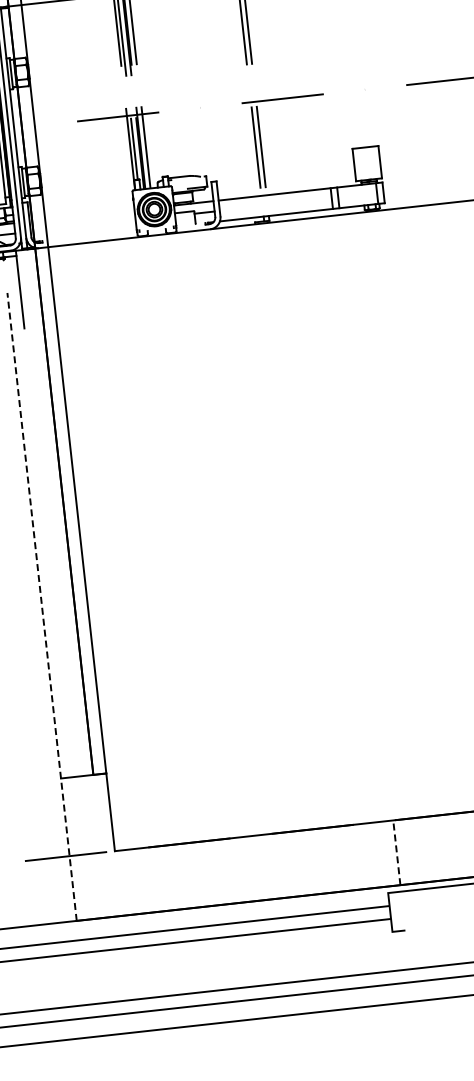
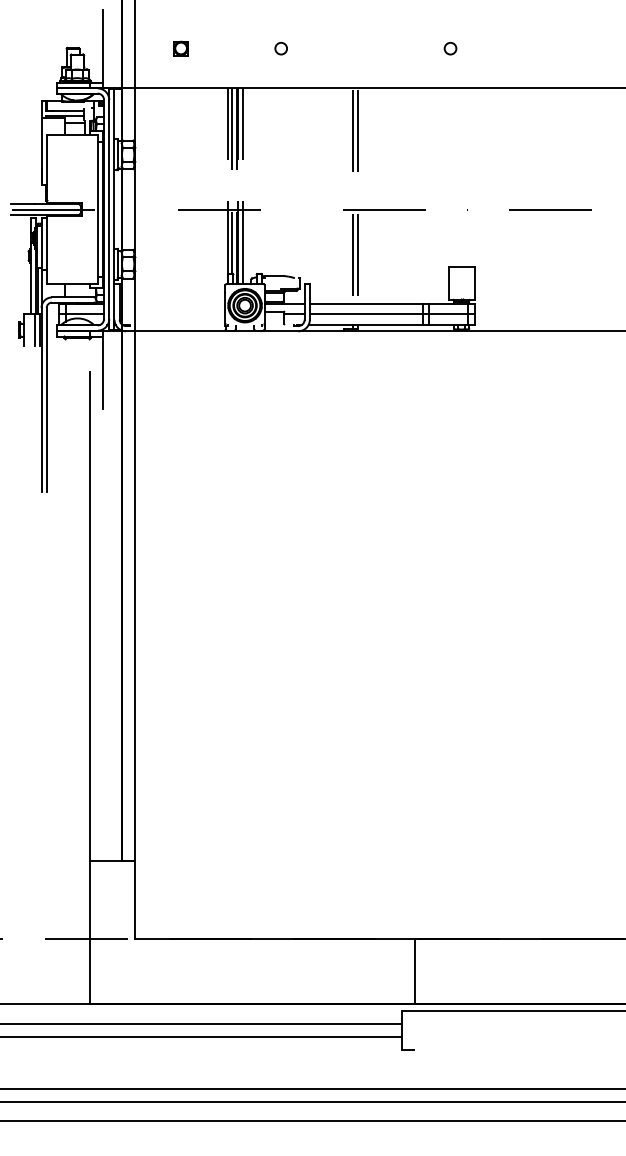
line: (301, 202) -> (391, 314), added
line: (41, 607) -> (89, 688), dashed -> solid
line: (396, 852) -> (415, 971), dashed -> solid

